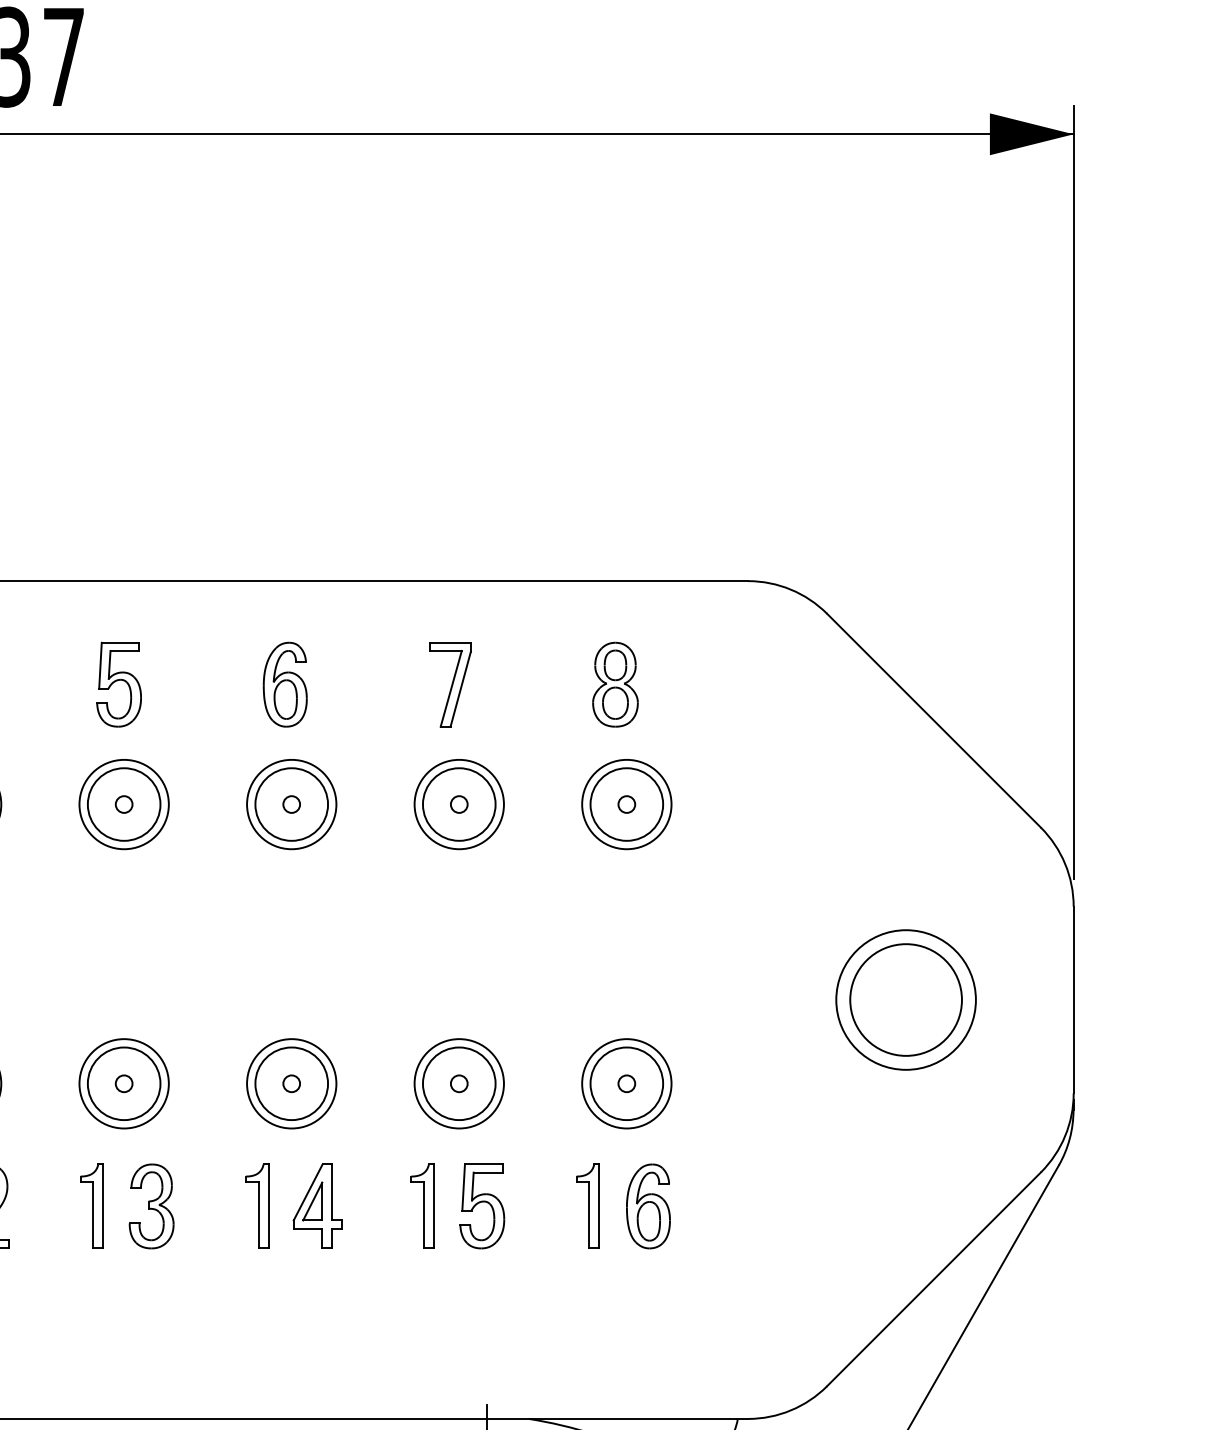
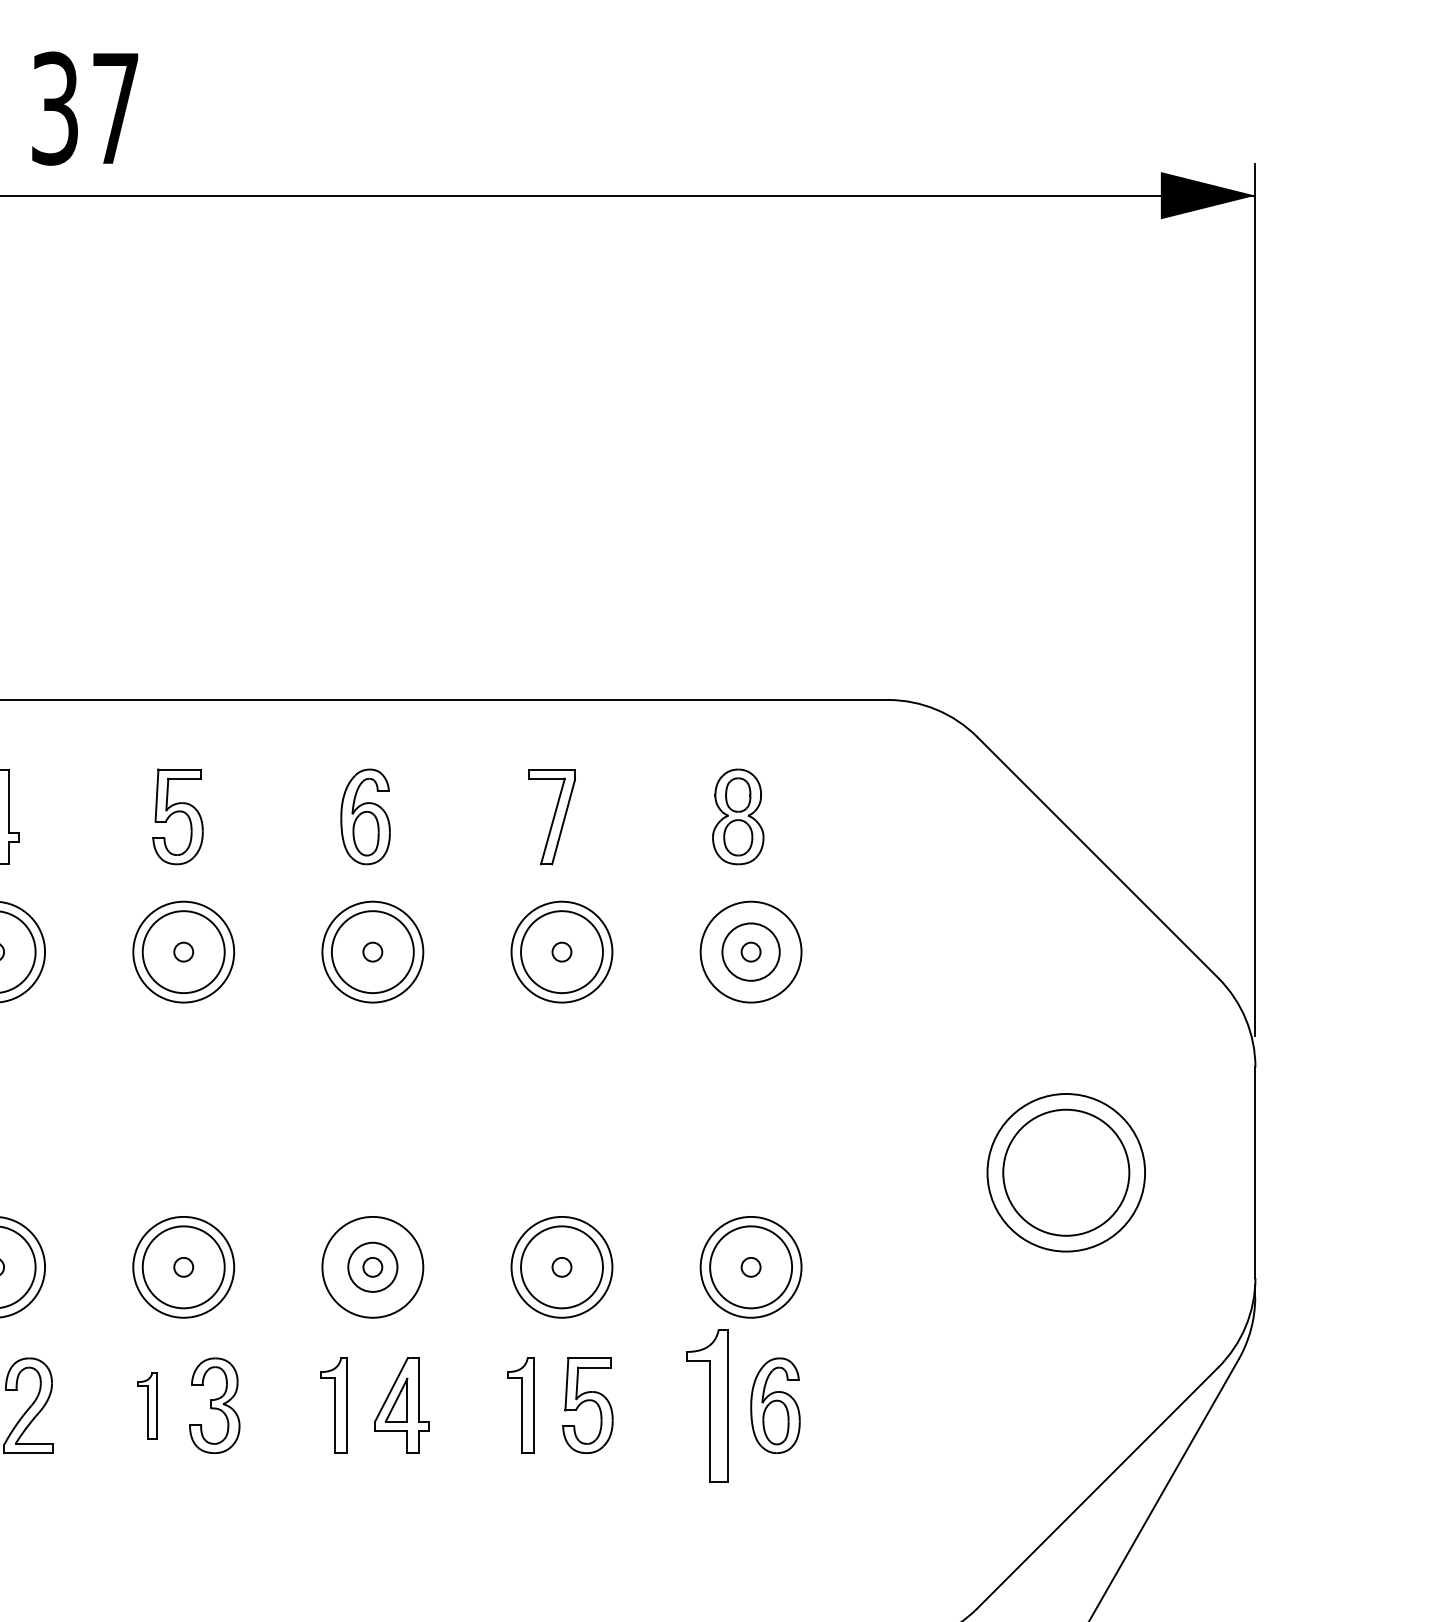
circle: (627, 804) -> (751, 952), size x0.7
circle: (291, 1083) -> (372, 1267), size x0.6
part: (92, 1206) -> (147, 1405), size x0.7
part: (587, 1206) -> (706, 1405), size x1.6

